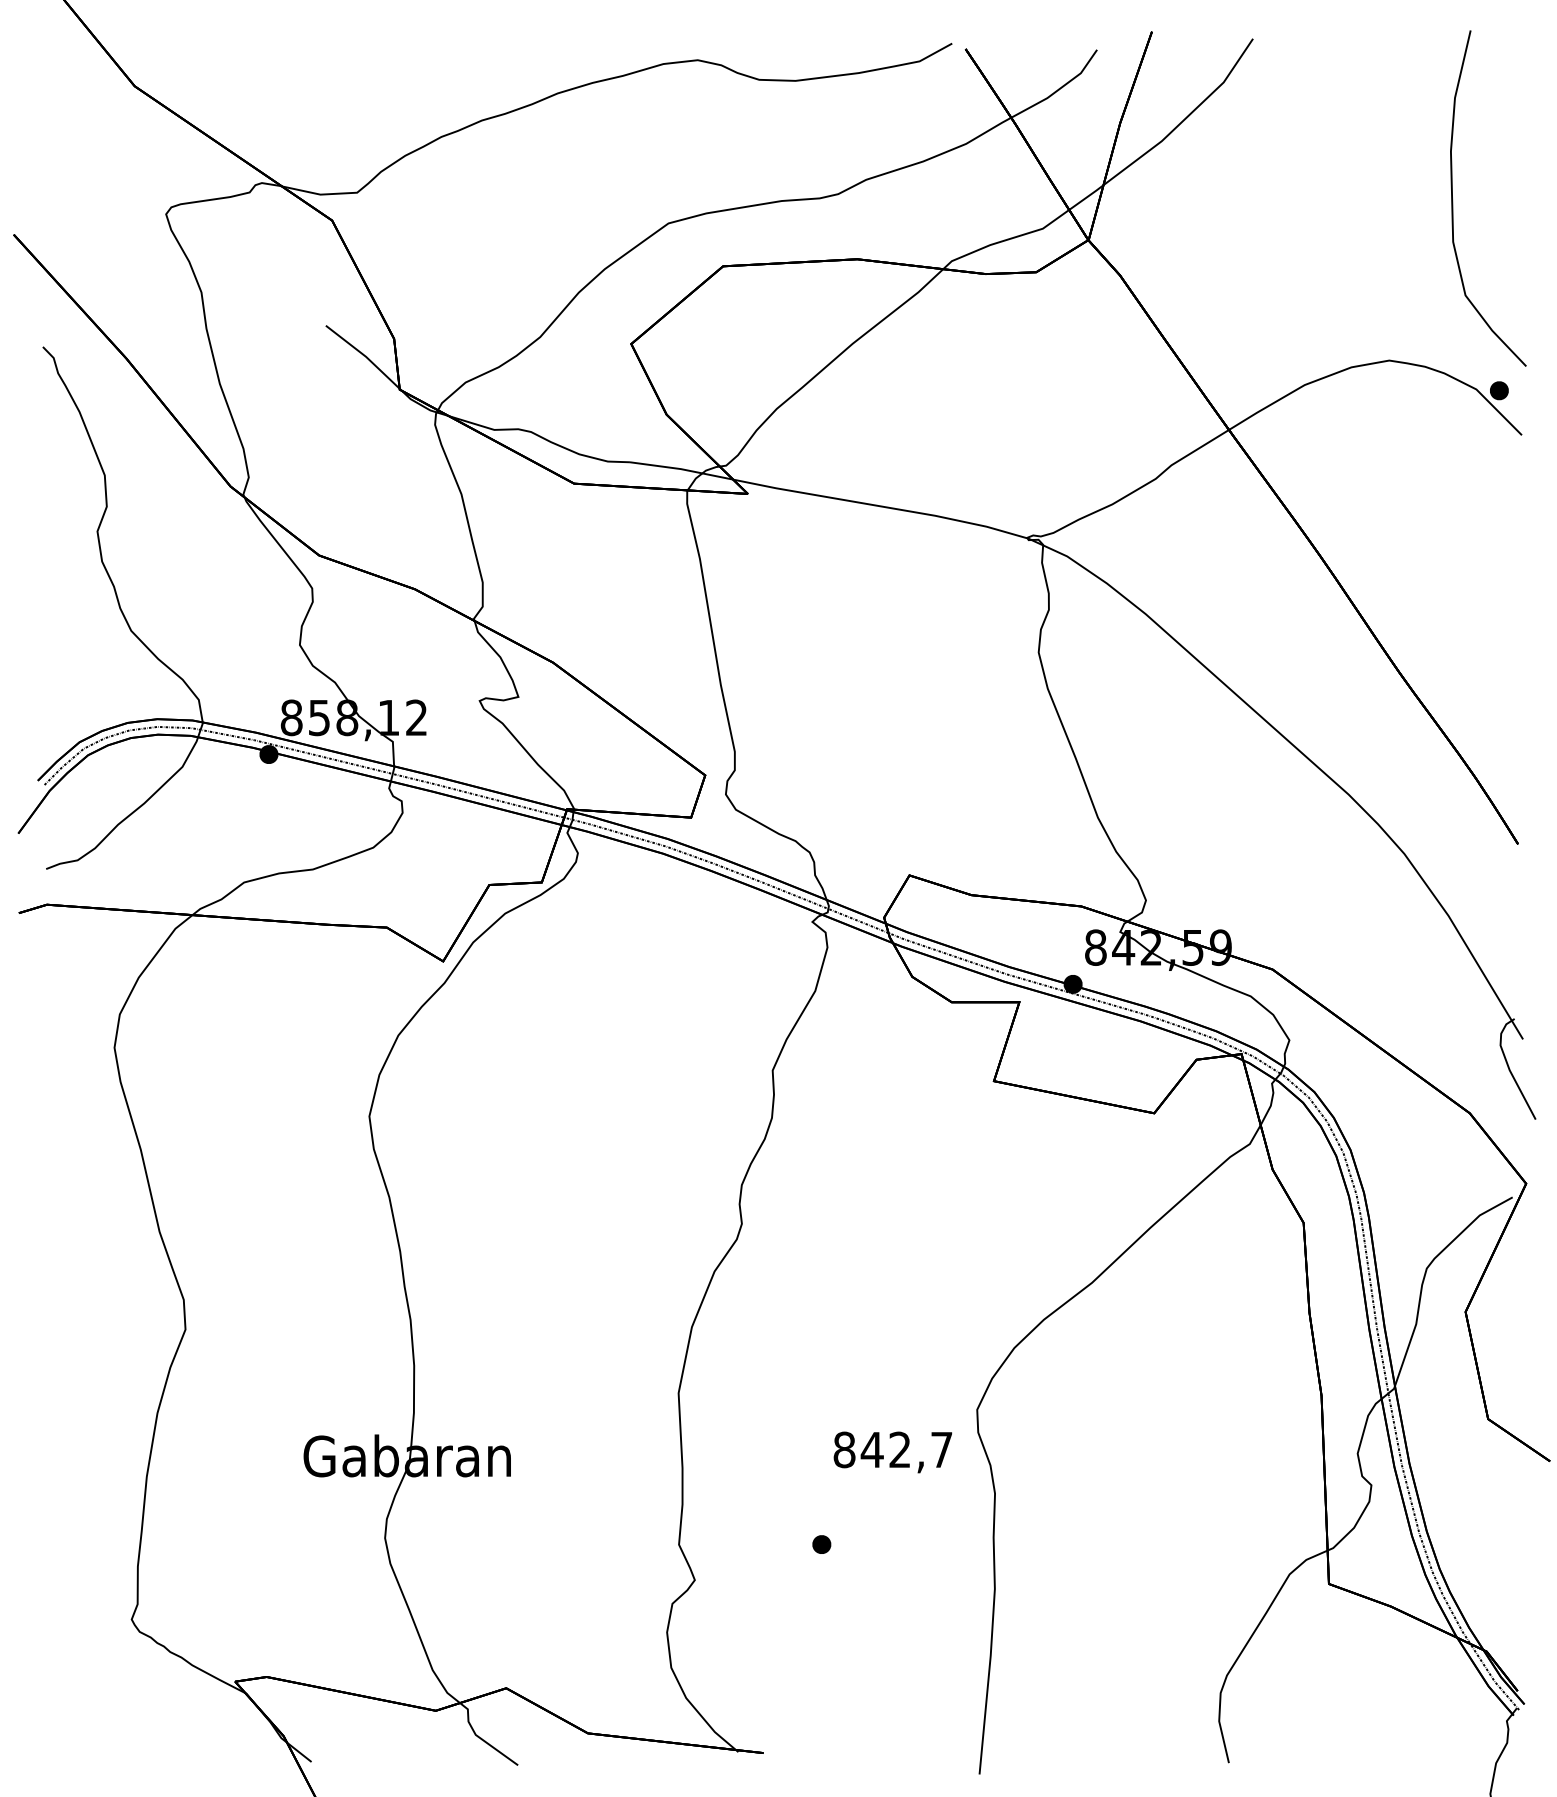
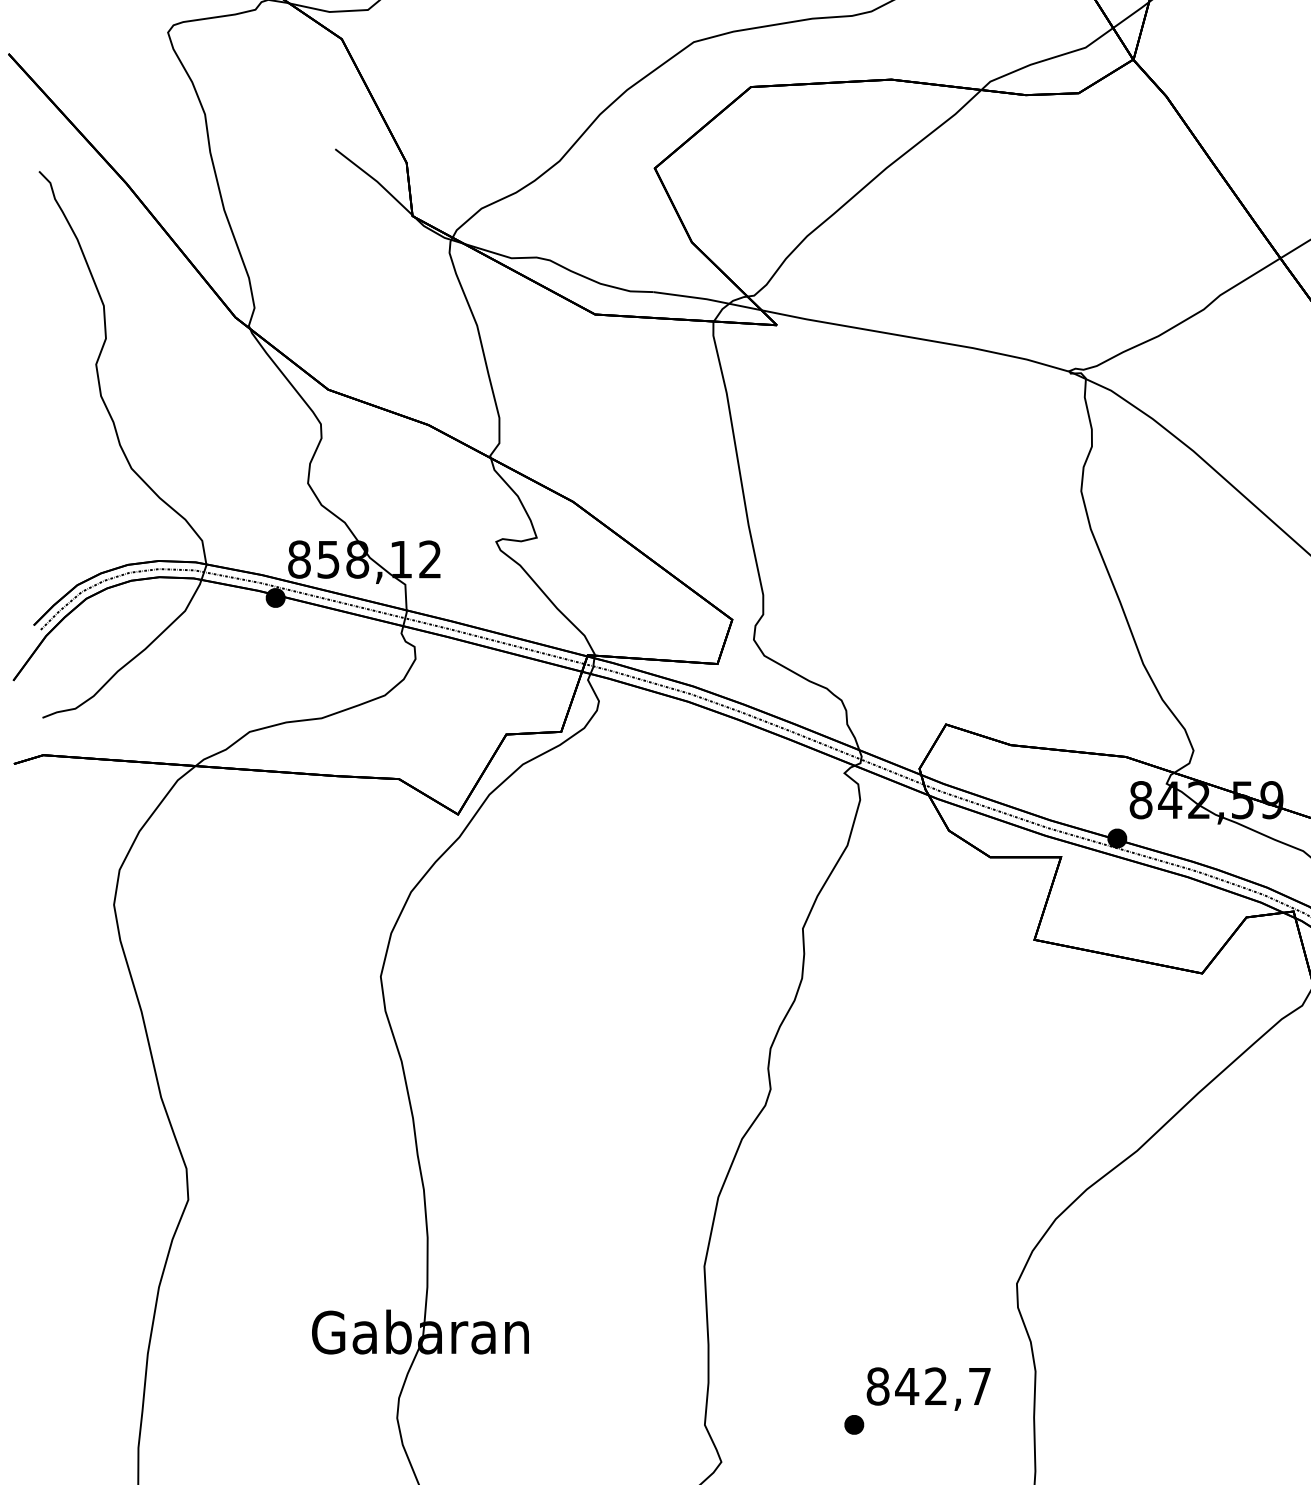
text: (892, 1452) -> (928, 1389), moved

